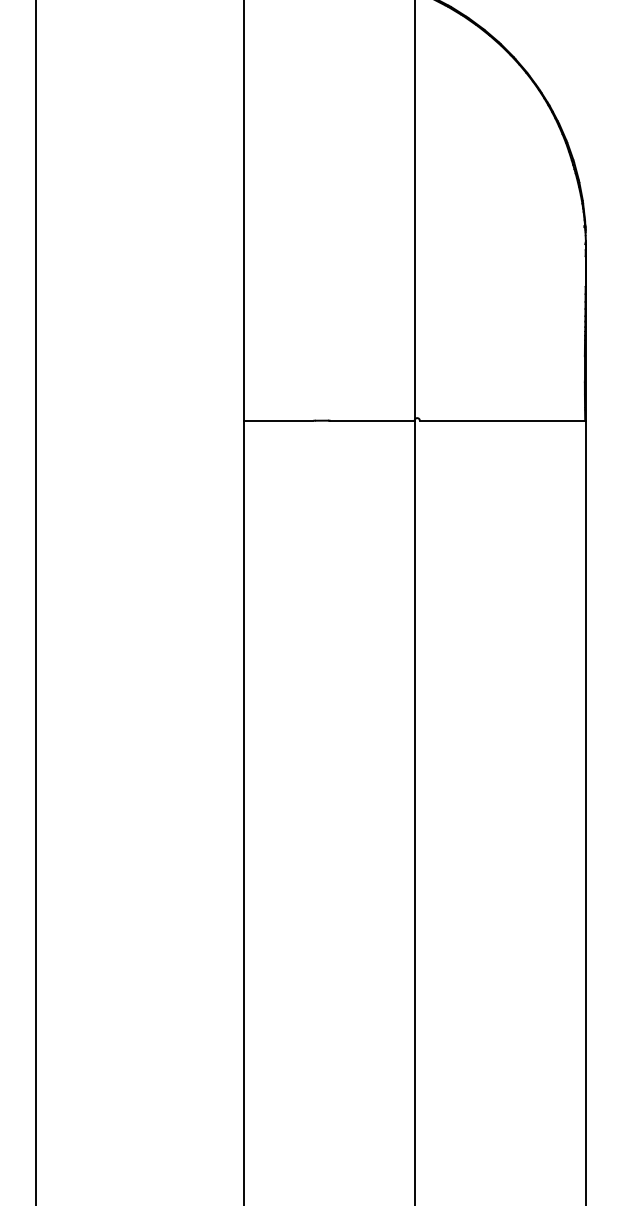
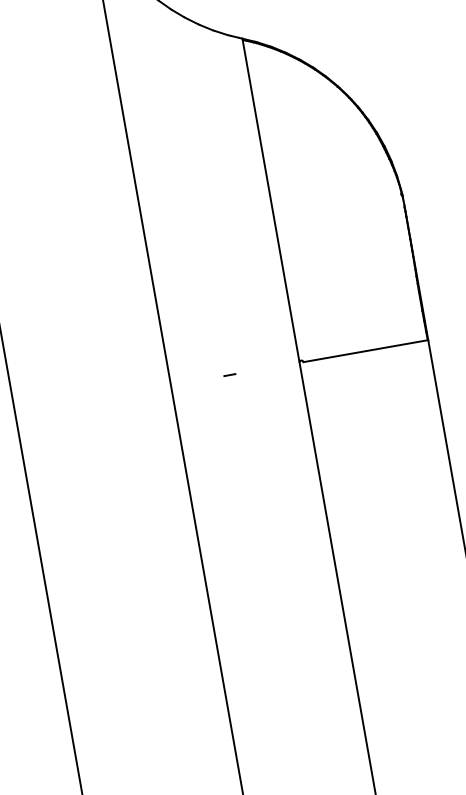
line: (278, 420) -> (197, 380), removed
line: (372, 420) -> (267, 368), removed

